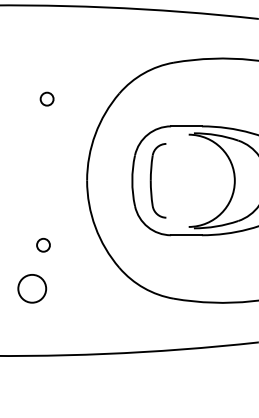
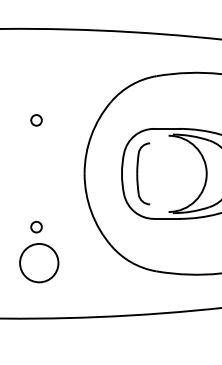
circle: (47, 99) -> (36, 120), moved
circle: (43, 245) -> (36, 227), moved
circle: (32, 288) -> (39, 262), size x1.67

